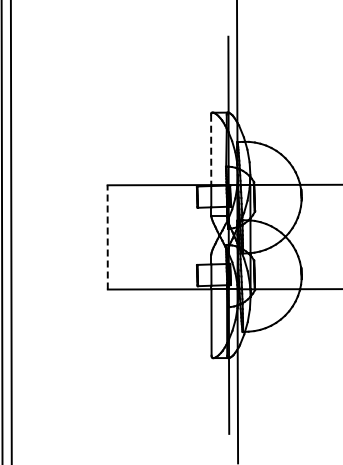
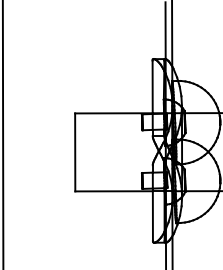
line: (211, 150) -> (152, 87), dashed -> solid
line: (107, 236) -> (75, 151), dashed -> solid

